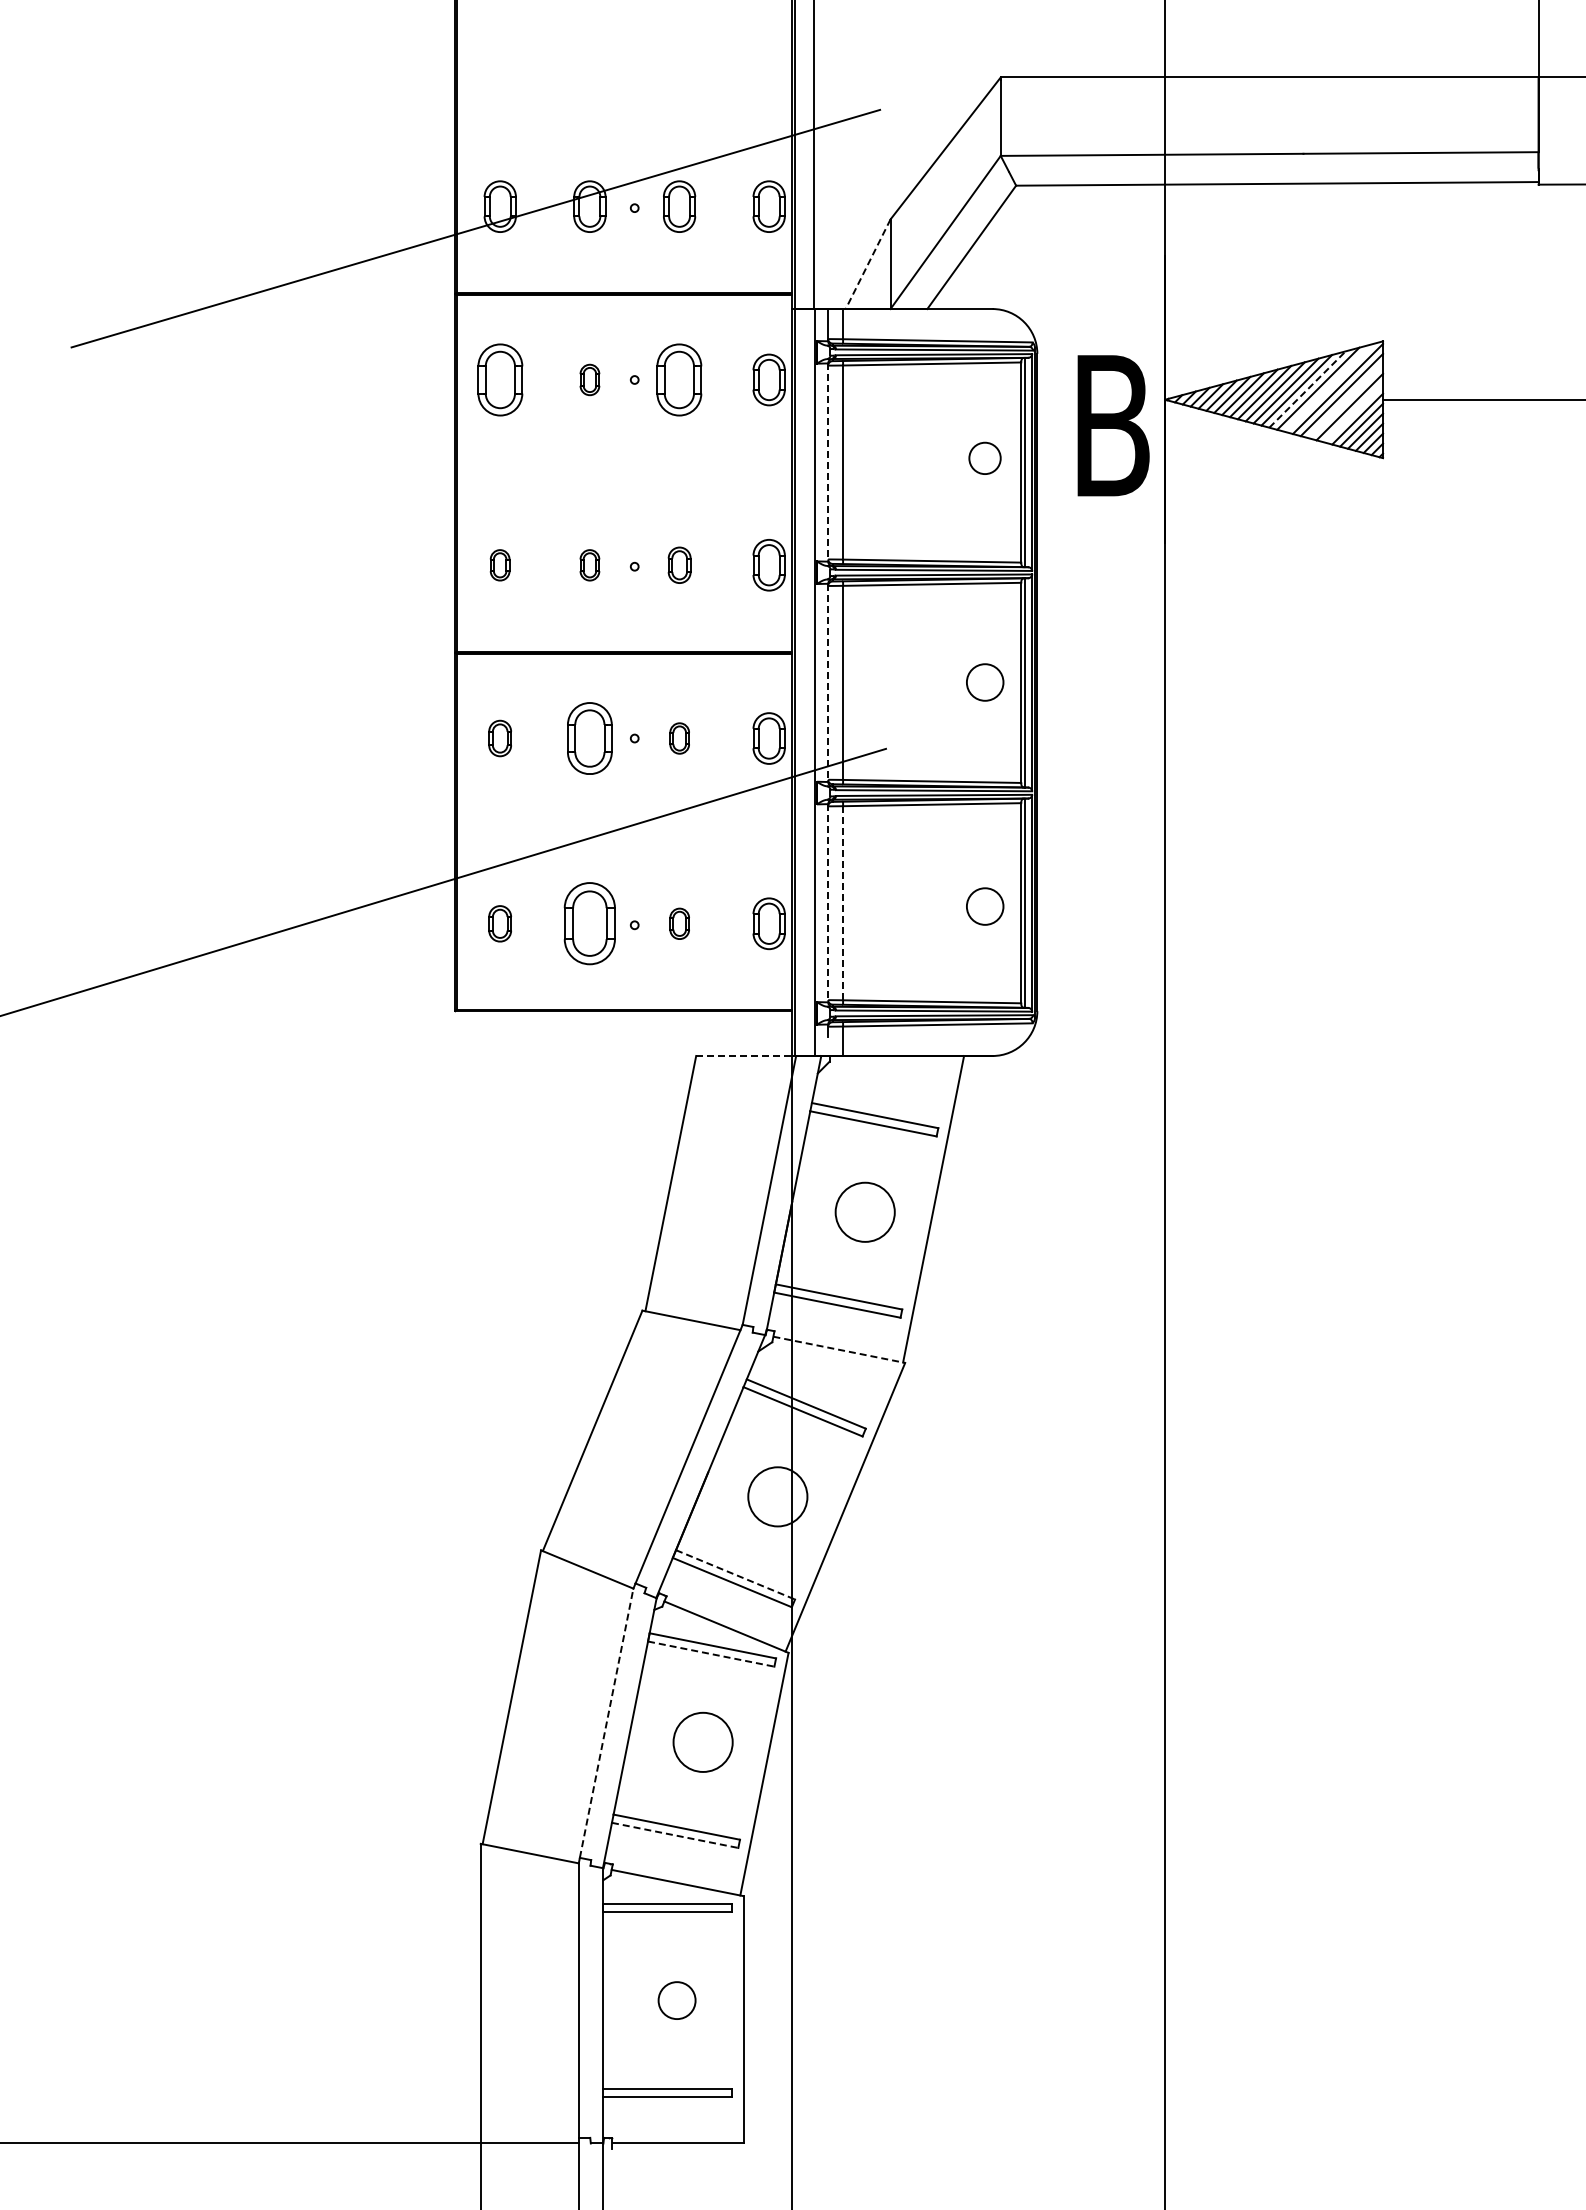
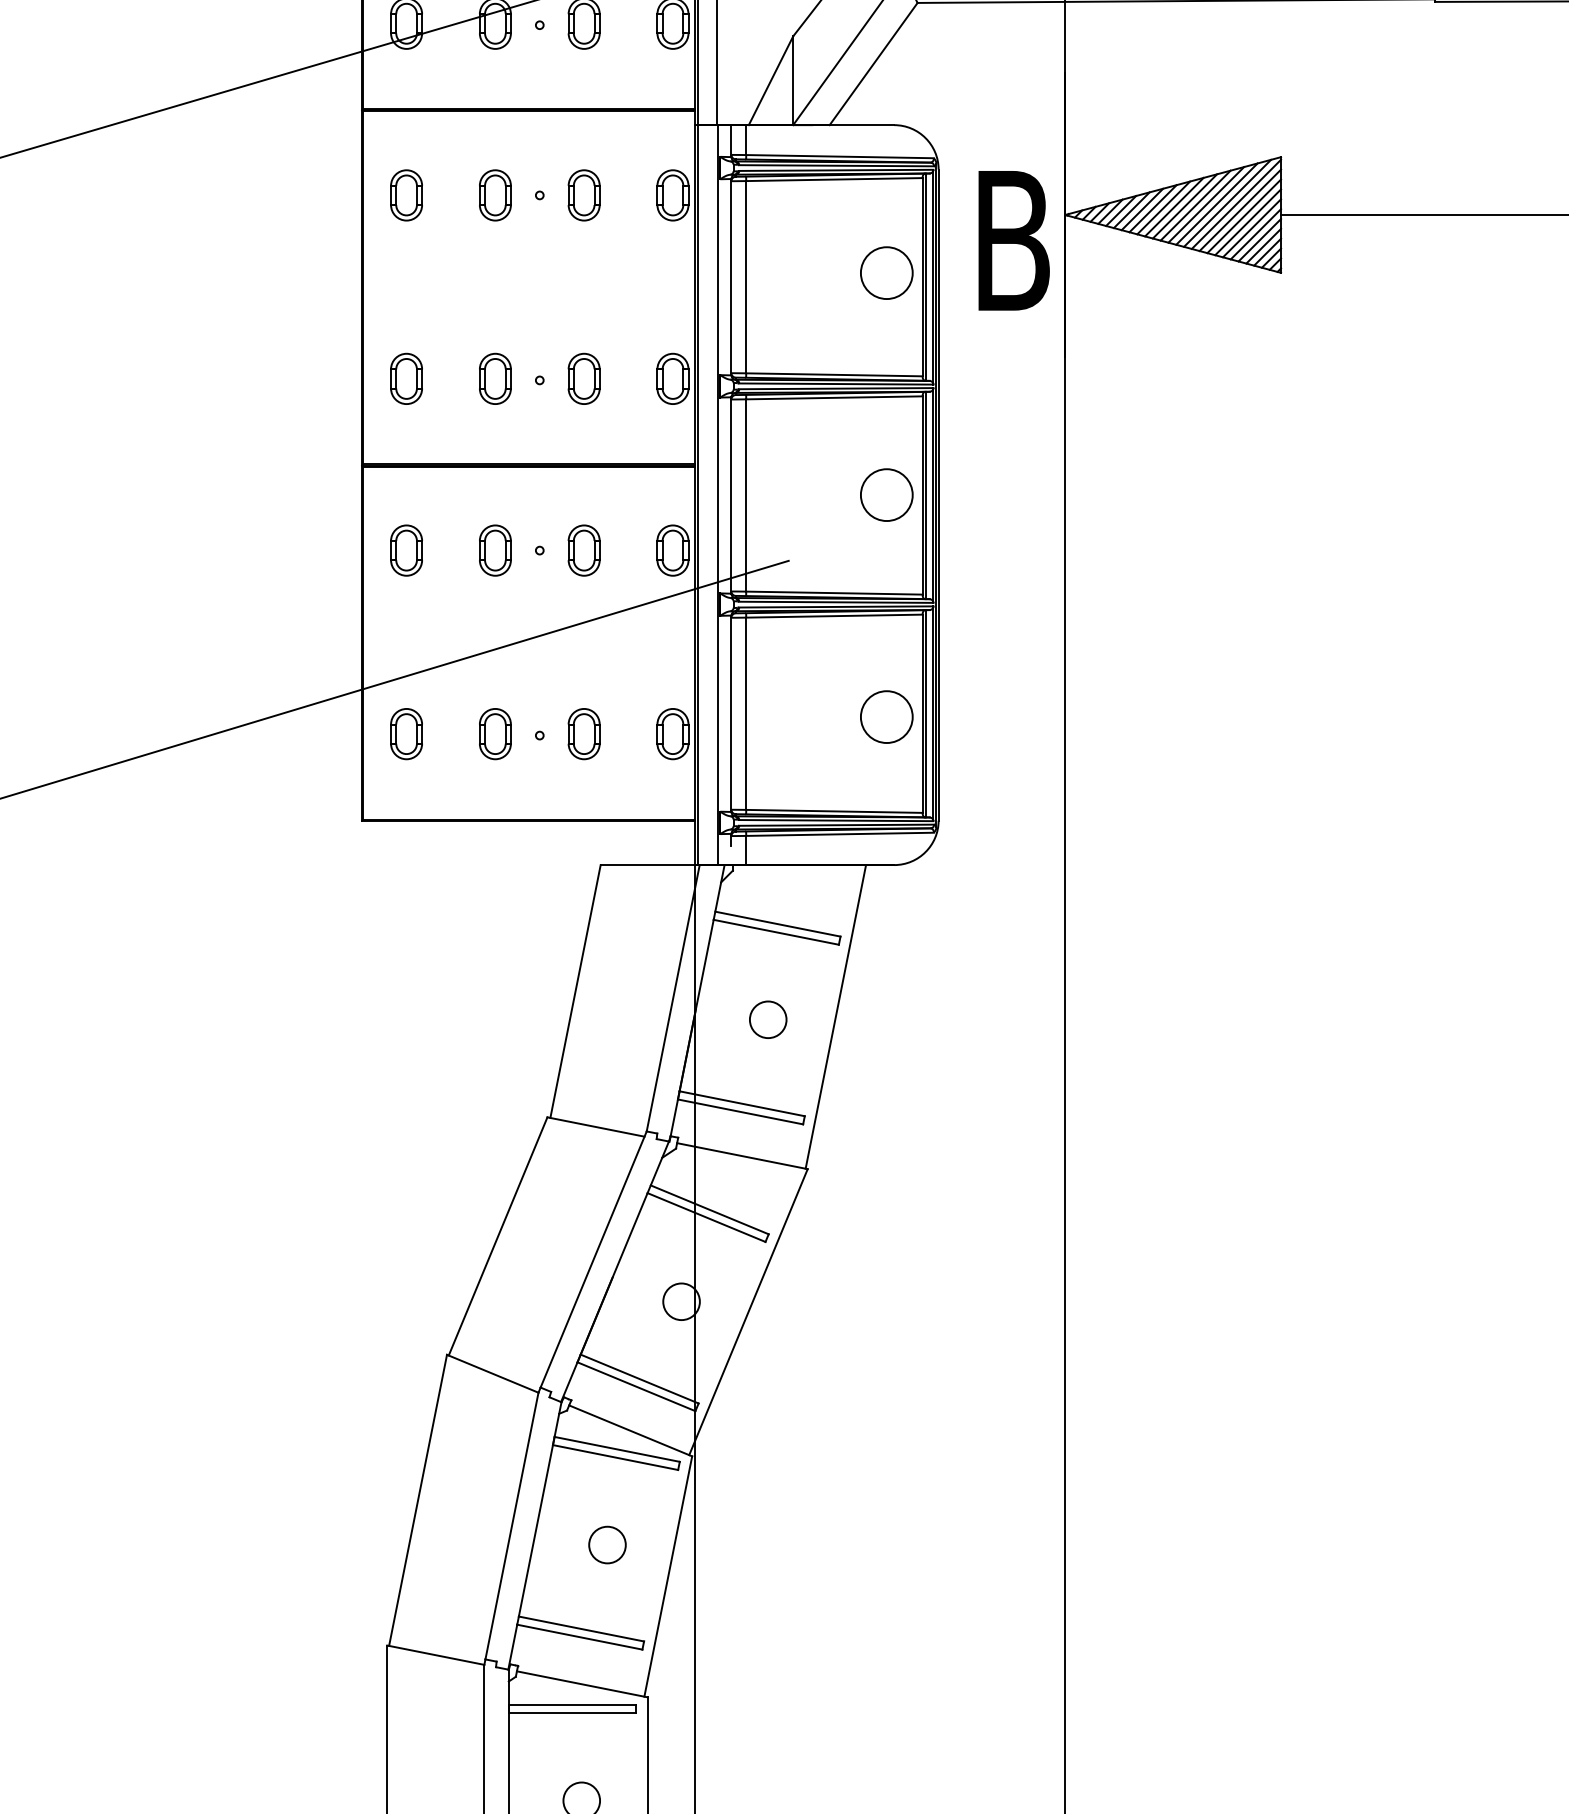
line: (867, 264) -> (770, 81), dashed -> solid
part: (499, 379) -> (405, 194), size x0.71
part: (589, 379) -> (494, 194), size x1.67
part: (679, 379) -> (584, 194), size x0.71
line: (1328, 387) -> (1227, 202), added
line: (1307, 389) -> (1206, 204), dashed -> solid
line: (1345, 400) -> (1243, 215), added
line: (1353, 412) -> (1251, 227), added
circle: (984, 458) -> (886, 273), size x1.67
line: (828, 463) -> (731, 278), dashed -> solid
part: (499, 565) -> (405, 379), size x1.67
part: (589, 565) -> (494, 379), size x1.67
part: (679, 565) -> (584, 379), size x1.43
circle: (985, 682) -> (887, 495), size x1.43
line: (828, 683) -> (731, 496), dashed -> solid
part: (499, 738) -> (405, 550), size x1.43
part: (589, 738) -> (494, 550), size x0.71
part: (679, 738) -> (584, 550), size x1.67
line: (843, 902) -> (746, 713), dashed -> solid
line: (828, 903) -> (731, 714), dashed -> solid
circle: (985, 906) -> (887, 716), size x1.43
part: (499, 923) -> (405, 733), size x1.43
part: (589, 923) -> (494, 733), size x0.62
part: (679, 923) -> (584, 733), size x1.67
line: (746, 1056) -> (650, 865), dashed -> solid
circle: (865, 1211) -> (768, 1019), size x0.62
line: (839, 1349) -> (742, 1155), dashed -> solid
circle: (777, 1496) -> (681, 1301), size x0.62
line: (736, 1575) -> (640, 1379), dashed -> solid
line: (711, 1654) -> (615, 1457), dashed -> solid
line: (606, 1722) -> (511, 1525), dashed -> solid
circle: (702, 1742) -> (606, 1545), size x0.62
line: (675, 1835) -> (580, 1637), dashed -> solid

